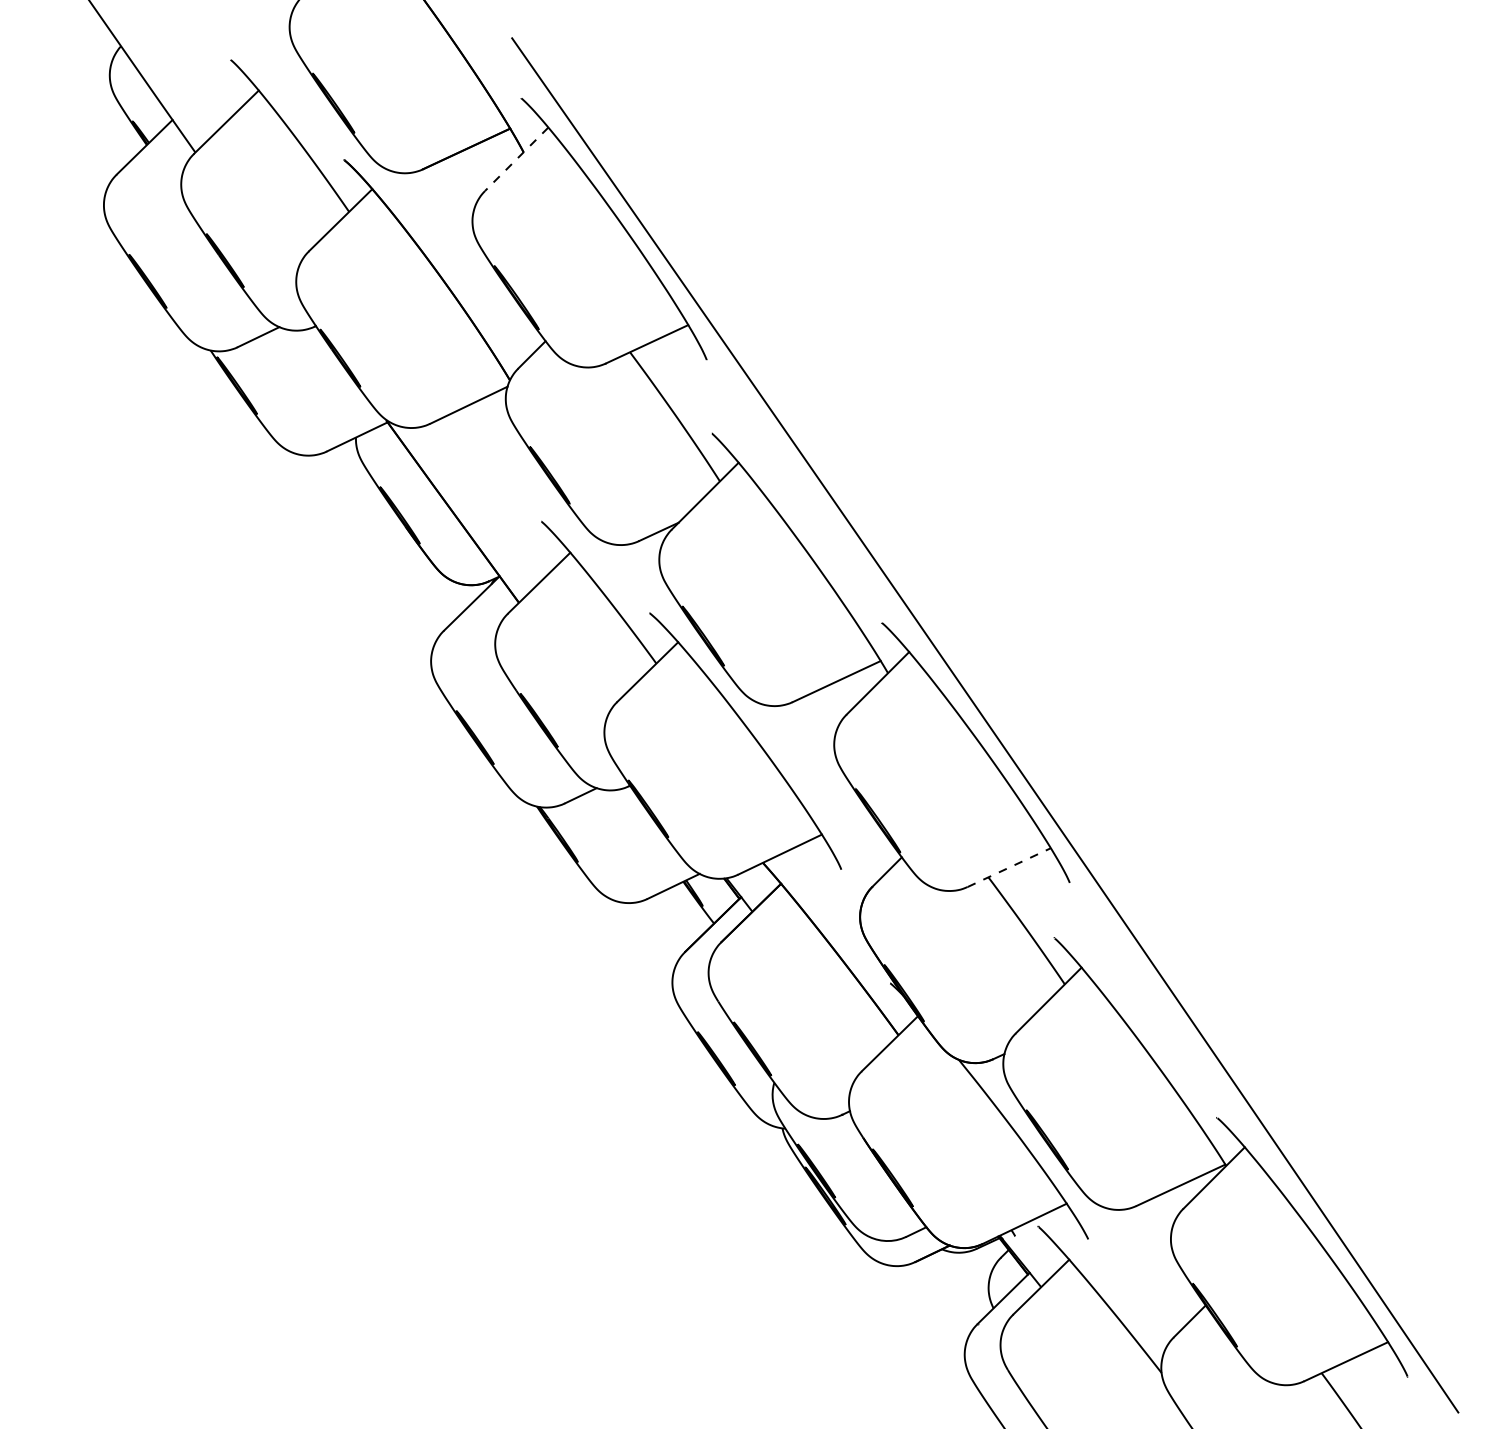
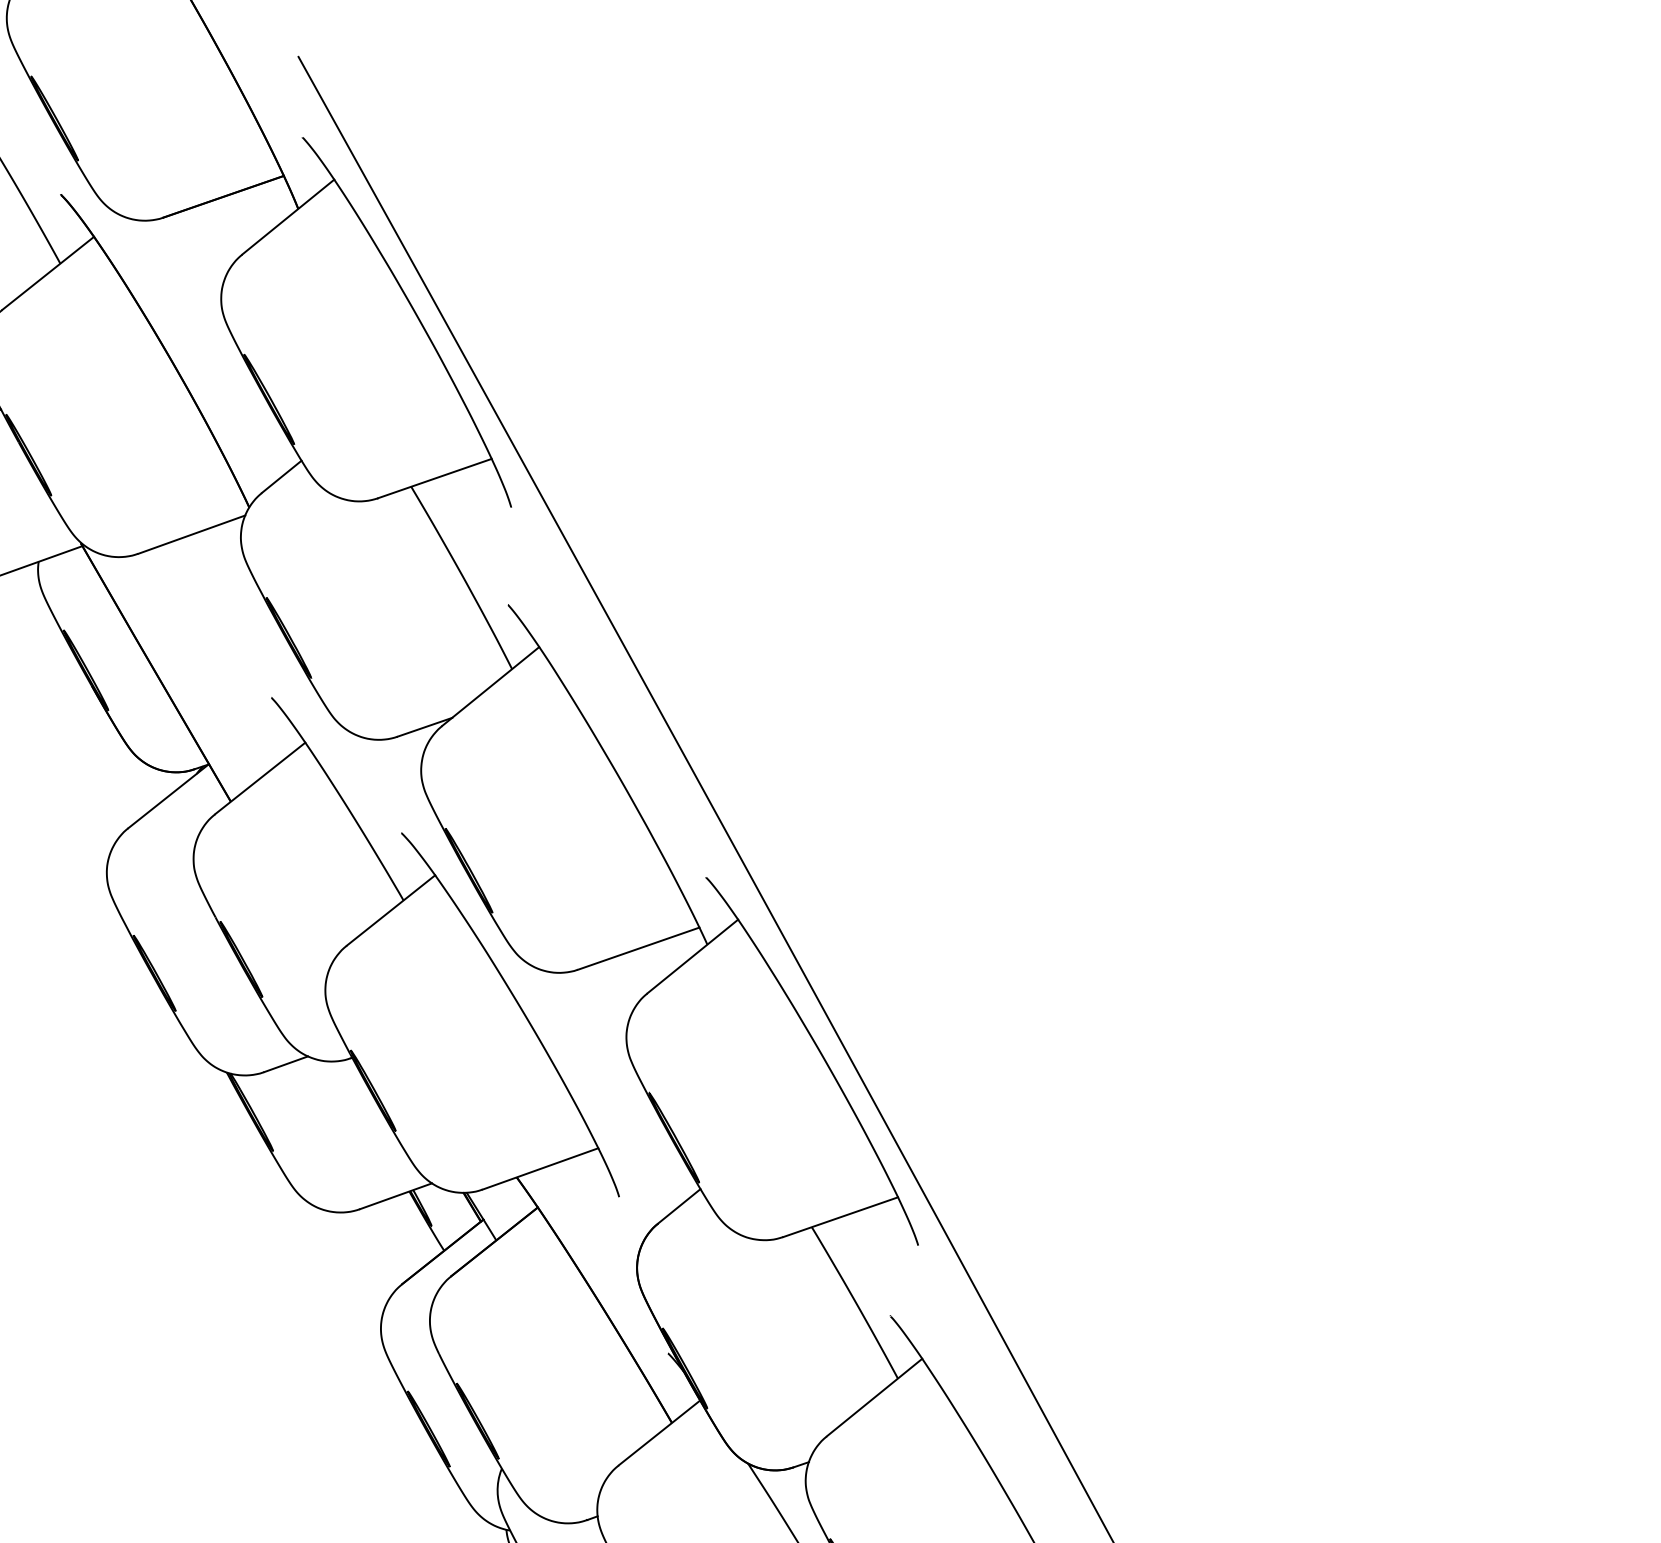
line: (516, 159) -> (287, 217), dashed -> solid
line: (1009, 867) -> (840, 1217), dashed -> solid

